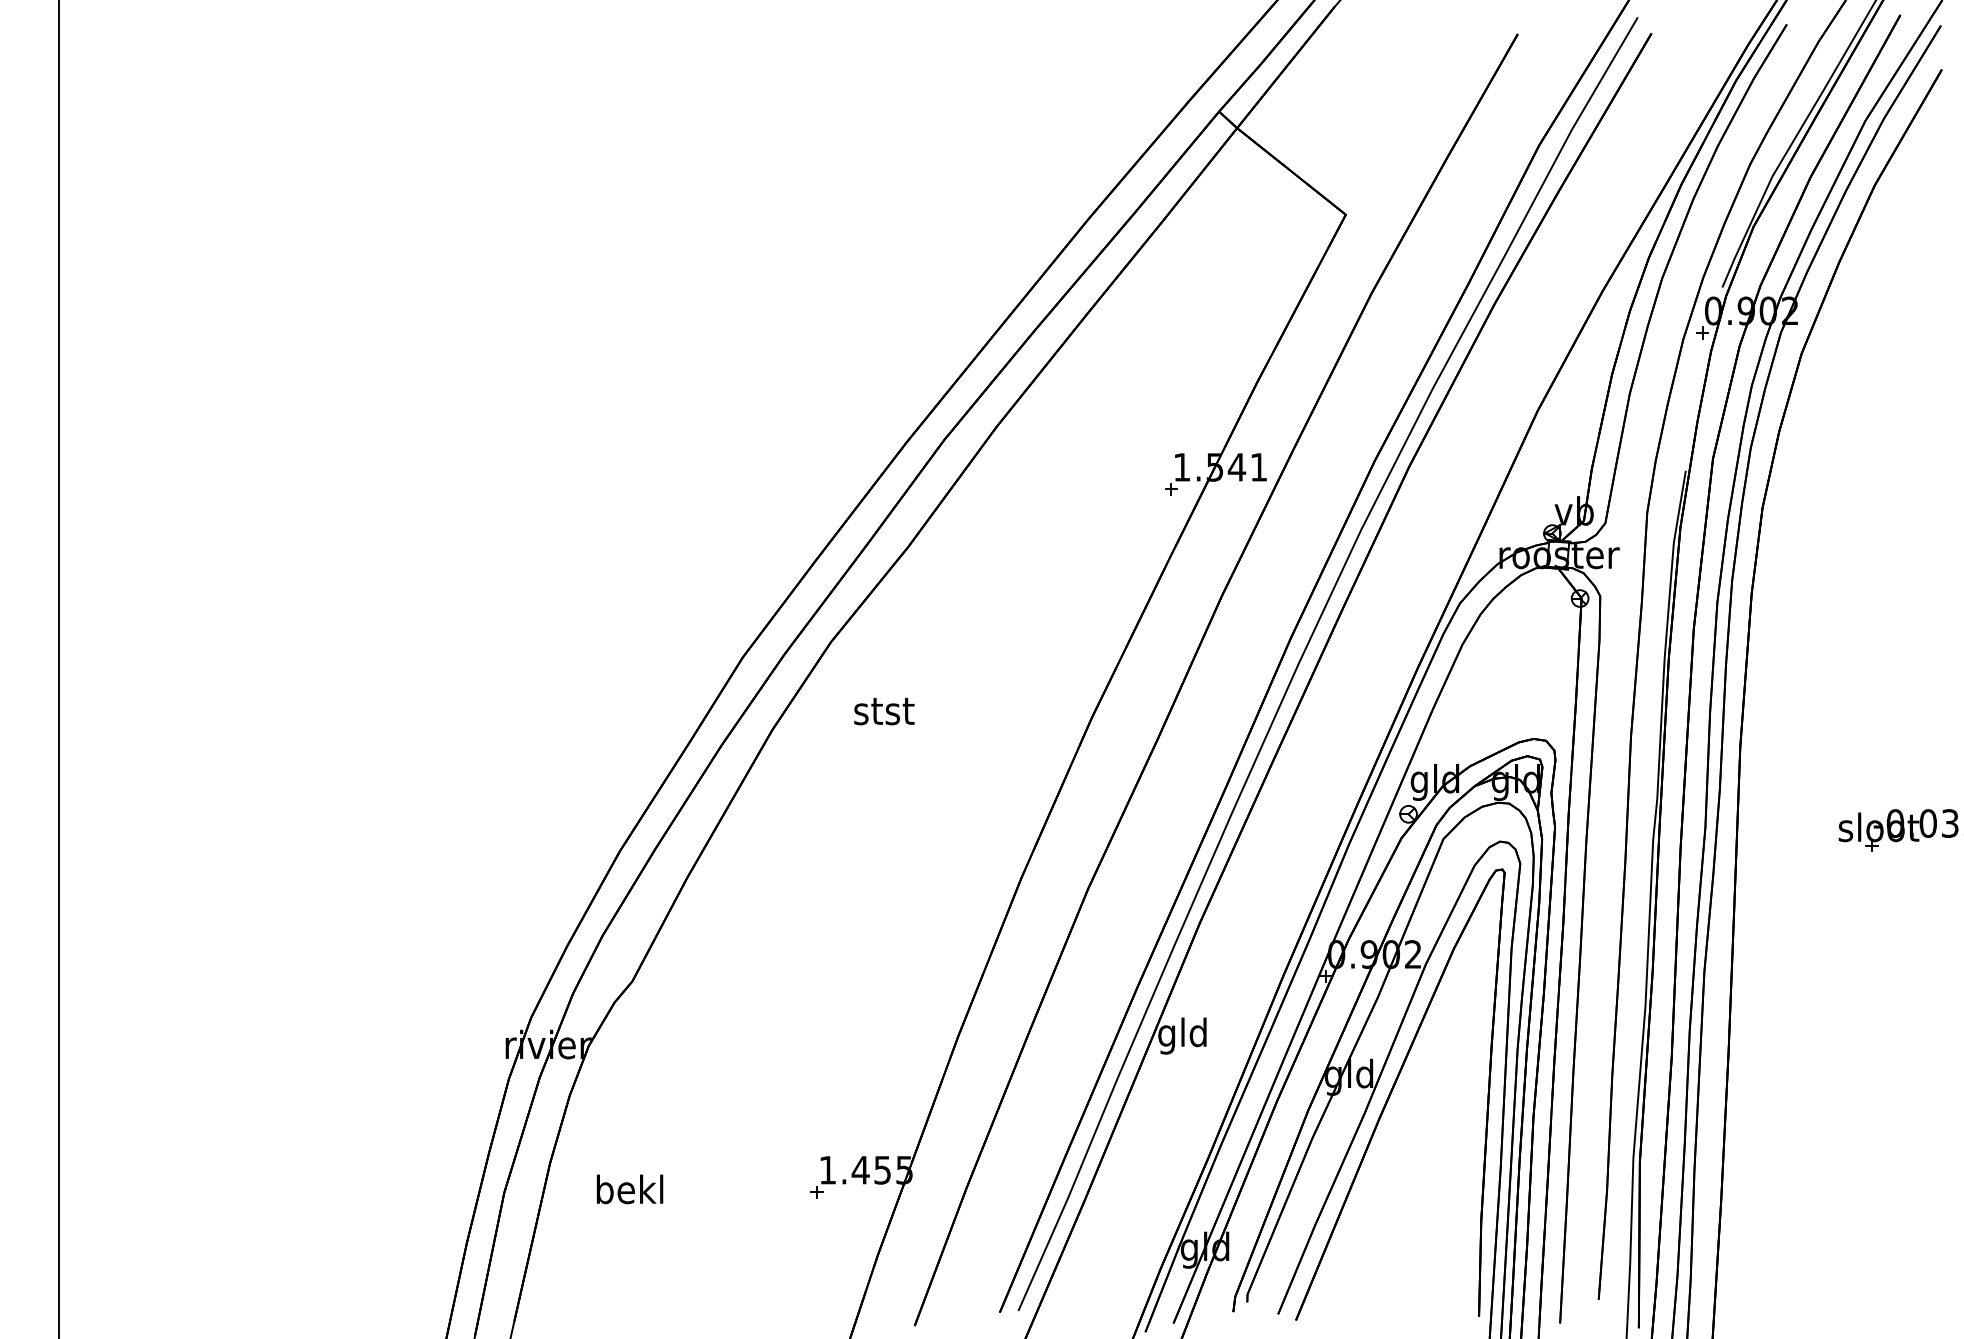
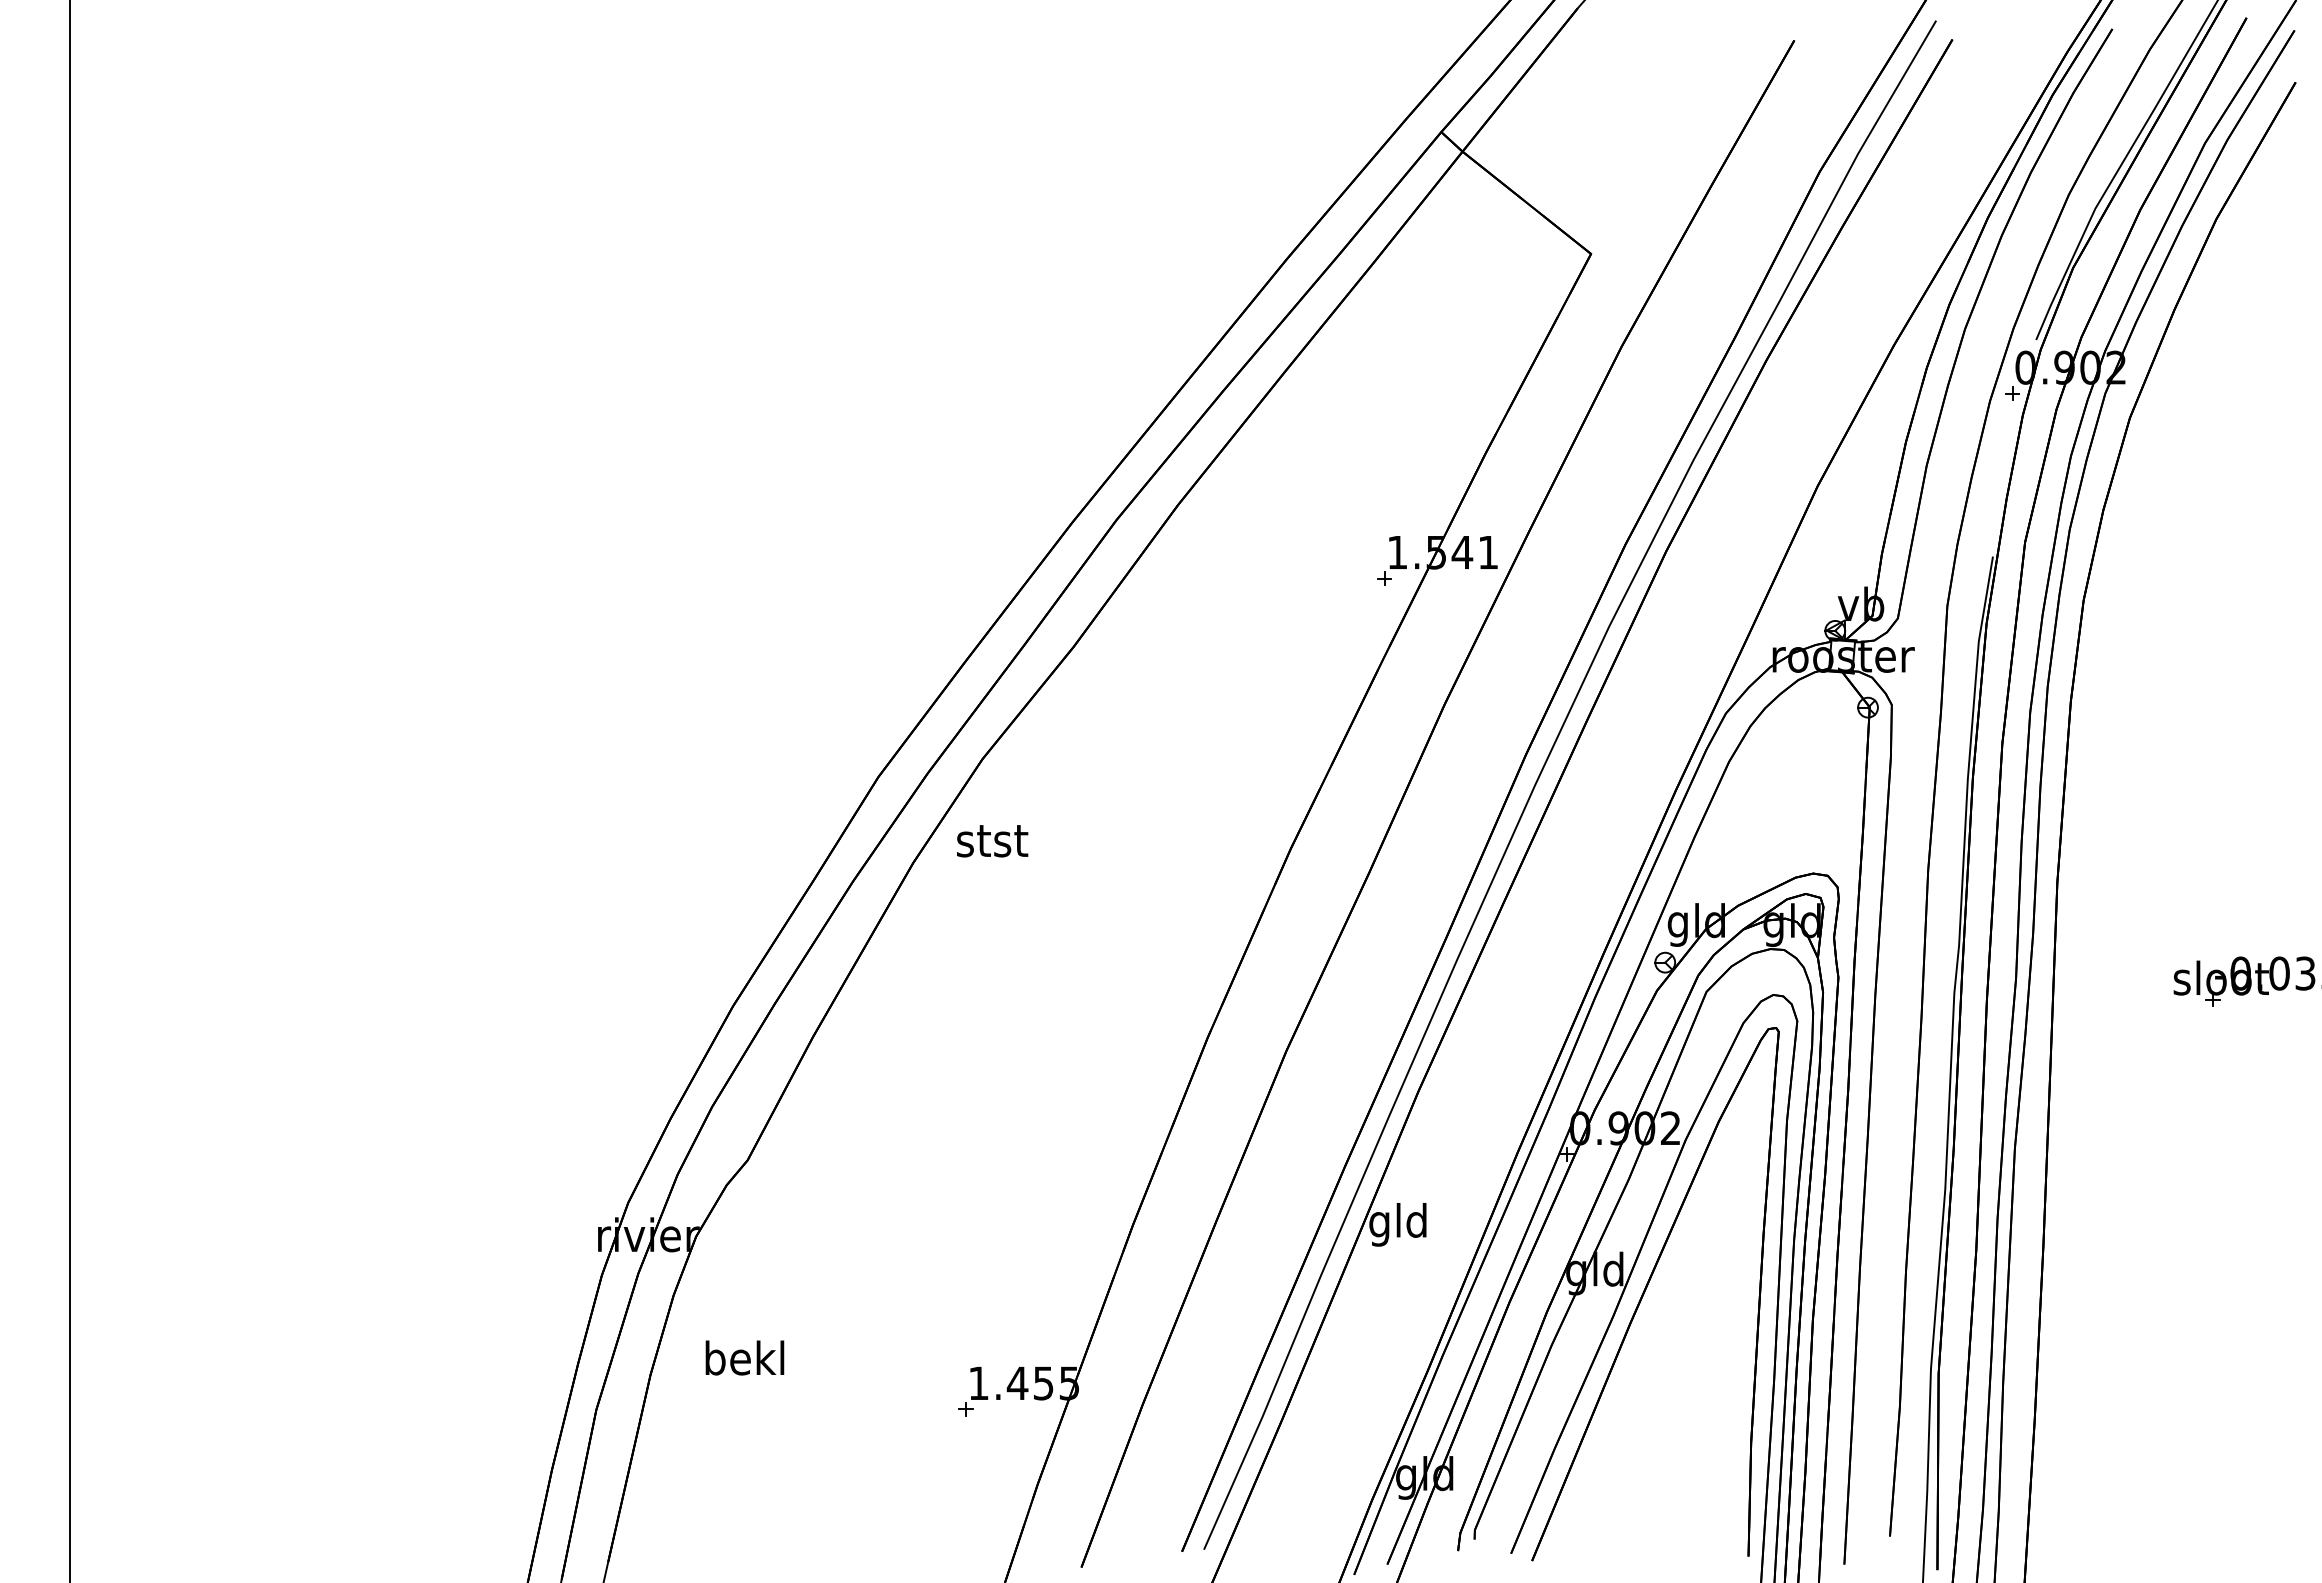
text: (884, 711) -> (992, 841), moved
text: (629, 1188) -> (744, 1357), moved

